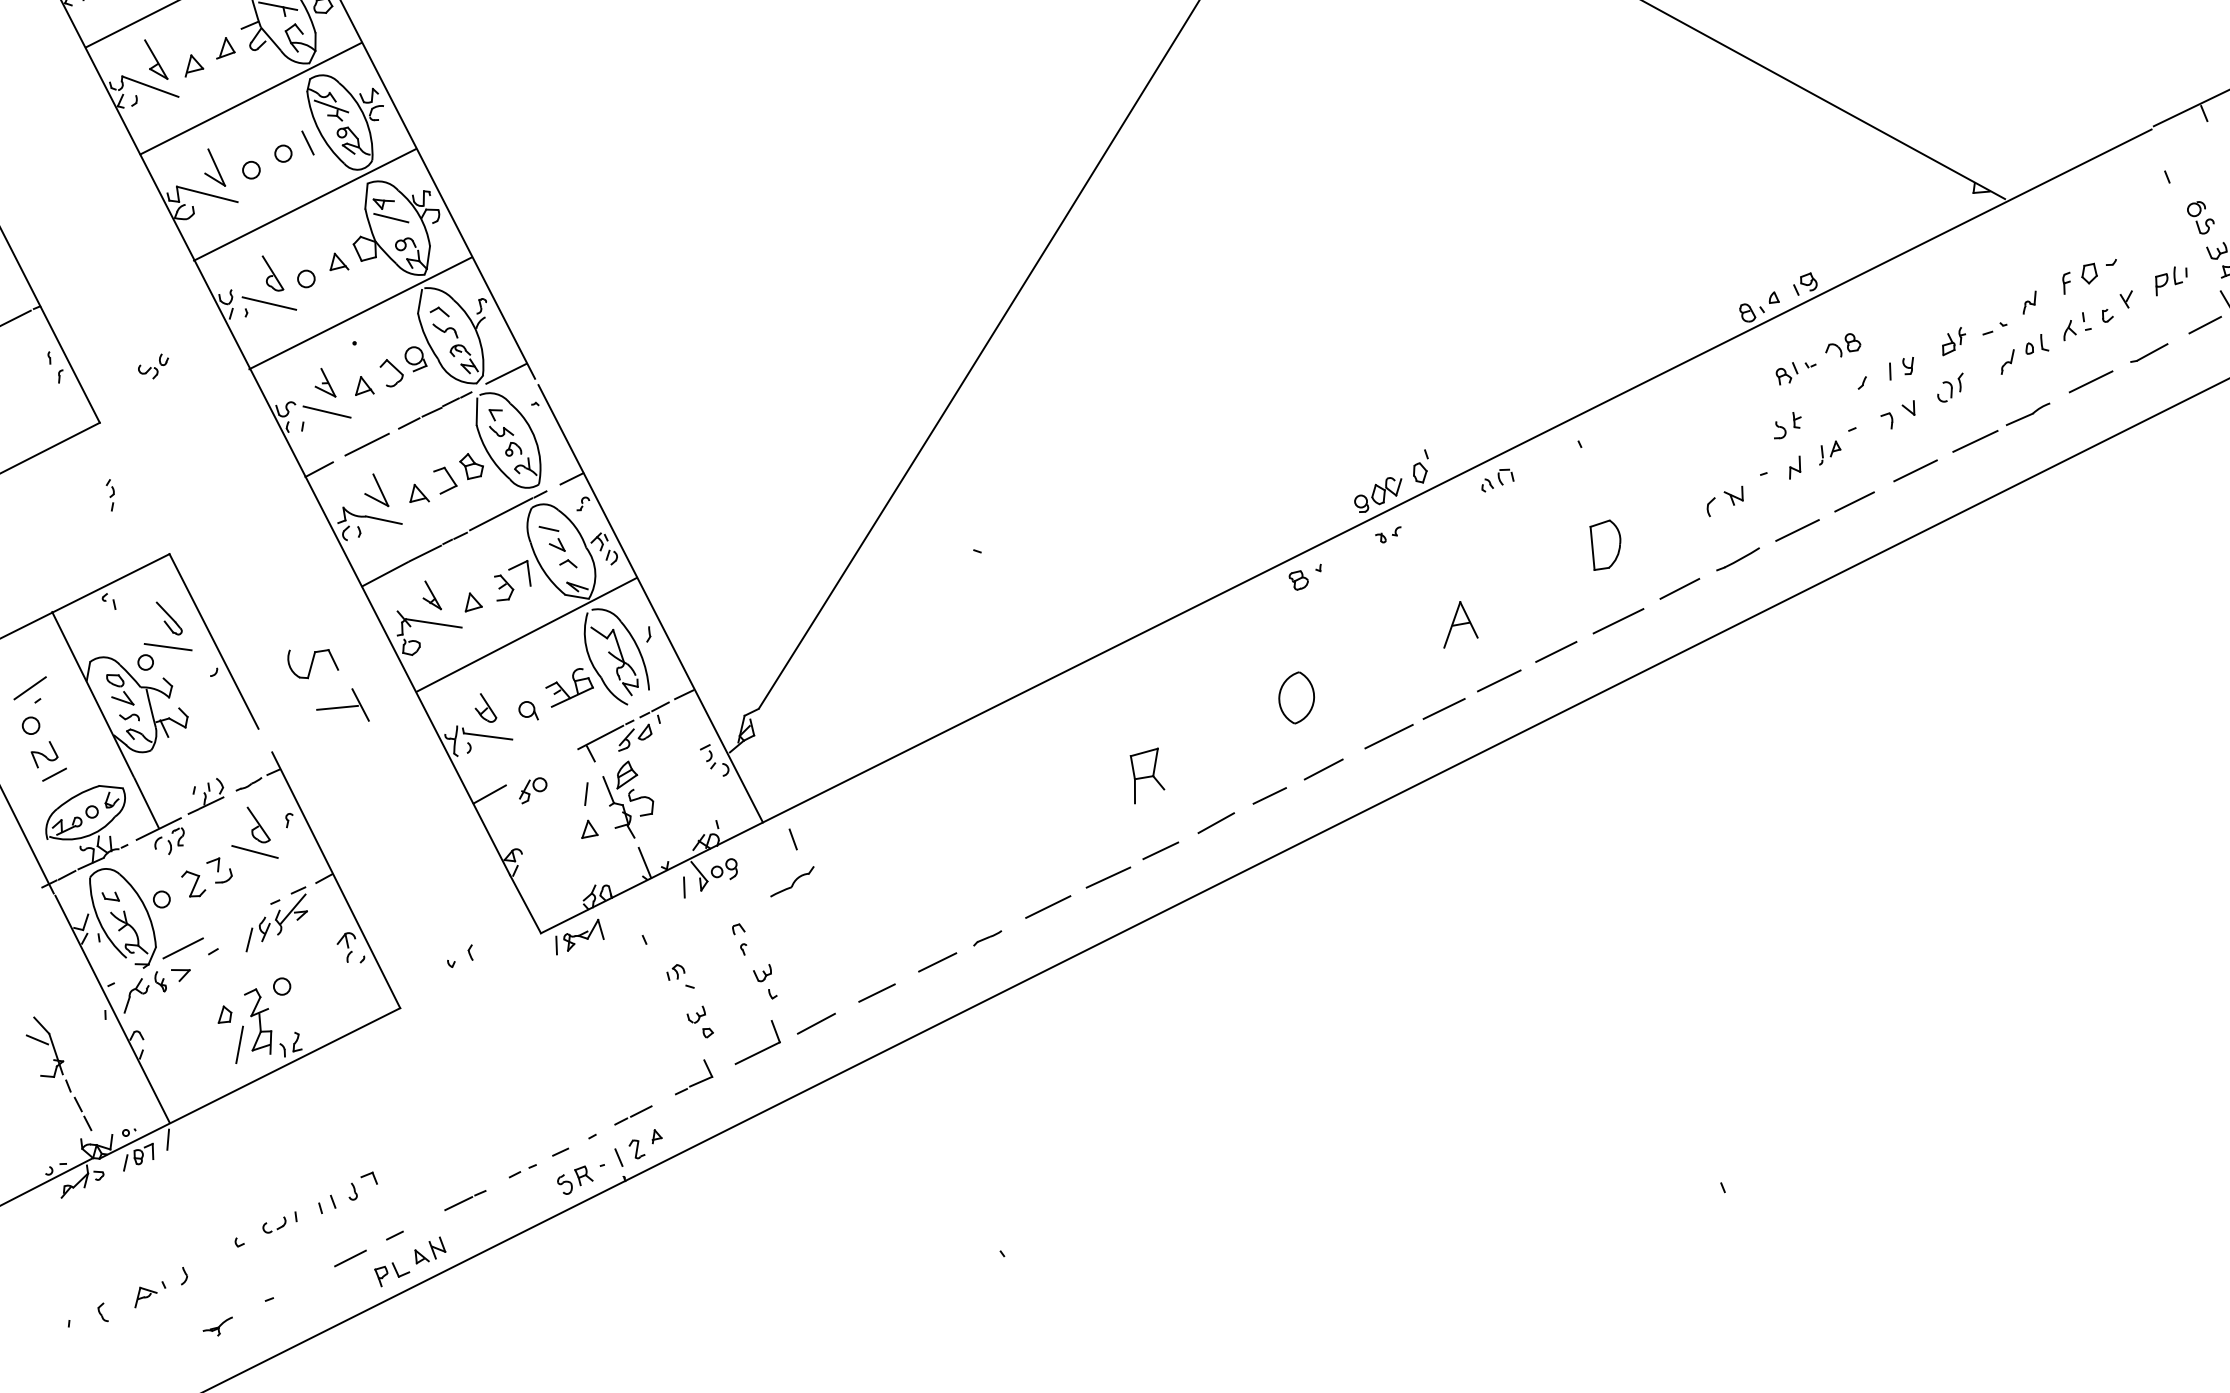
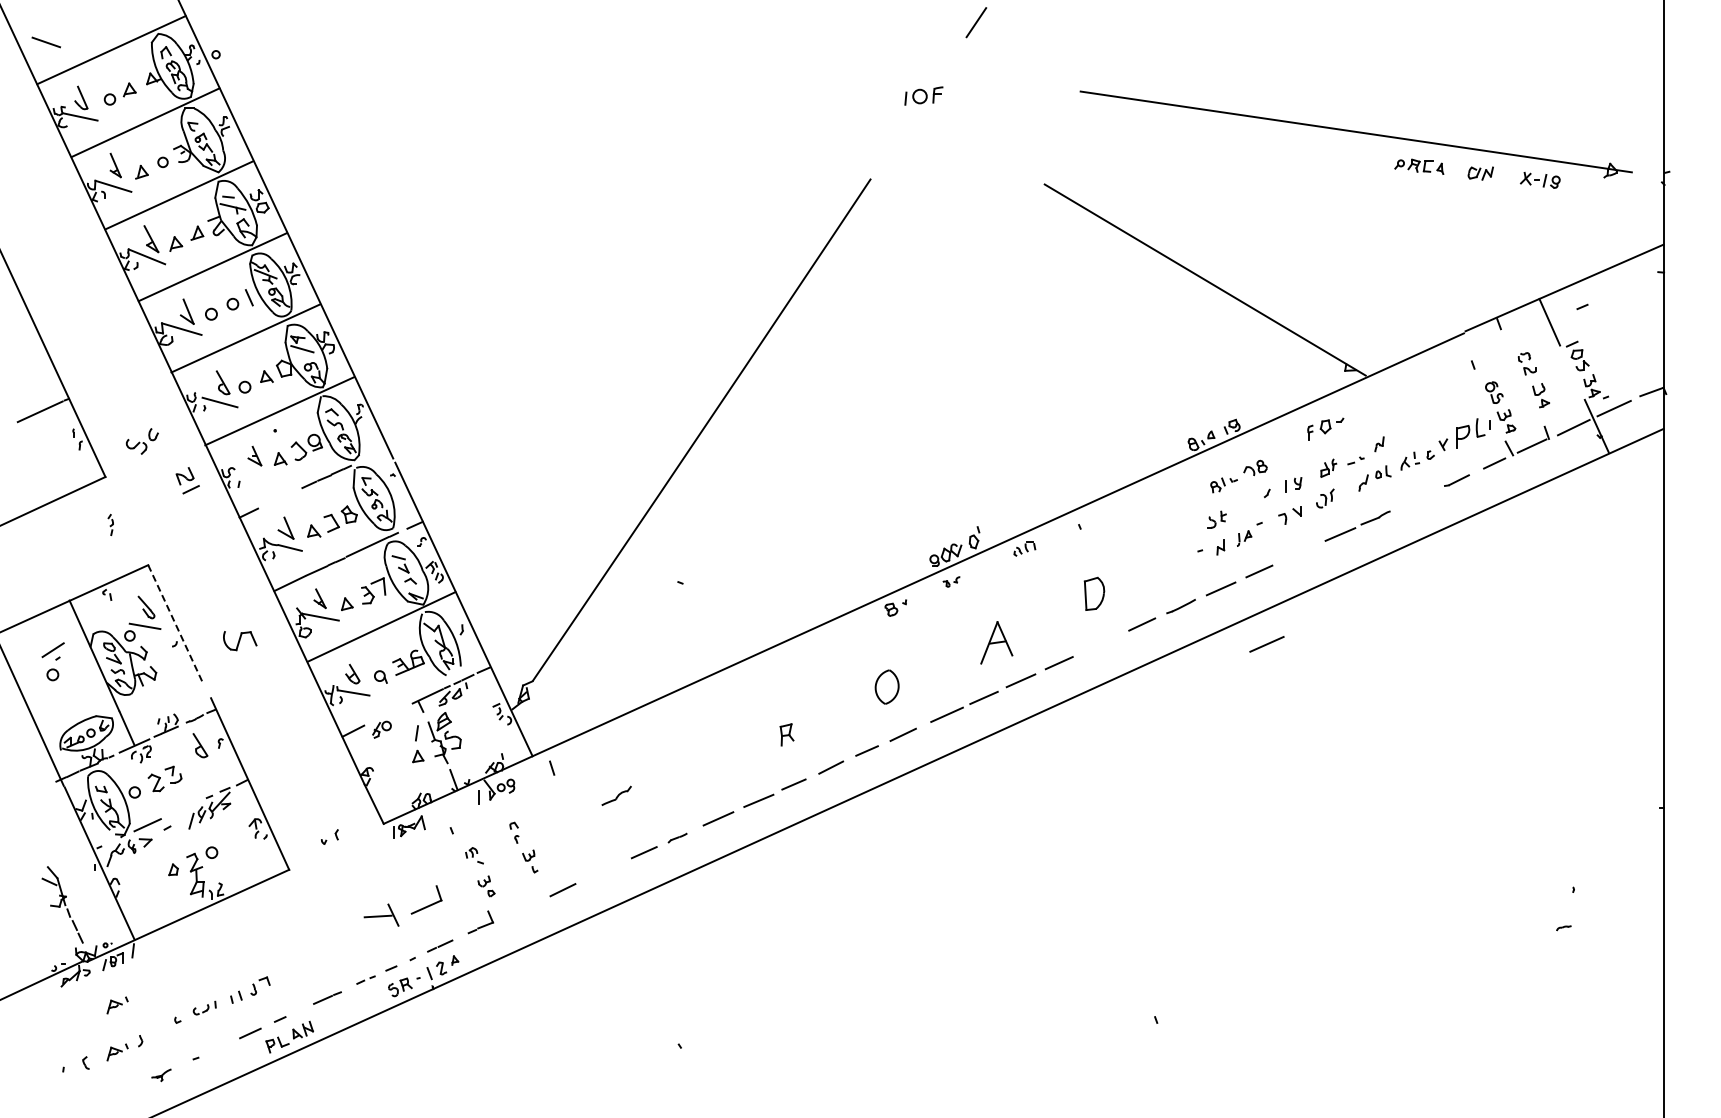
part: (2089, 276) -> (1325, 428), moved
part: (2171, 280) -> (1473, 433), size x1.6
part: (152, 365) -> (141, 440), size x1.6
line: (506, 373) -> (374, 454), removed
line: (2090, 380) -> (1417, 497), removed
line: (327, 412) -> (255, 475), removed
line: (366, 444) -> (280, 497), removed
line: (1915, 470) -> (1300, 552), removed
part: (1724, 502) -> (1173, 568), removed
line: (1617, 621) -> (1266, 644), moved
part: (1459, 624) -> (996, 642), size x1.4
line: (214, 641) -> (175, 623), solid -> dashed
part: (342, 704) -> (381, 914), moved
part: (48, 760) -> (187, 480), moved
part: (1146, 775) -> (786, 734), size x0.6
line: (255, 850) -> (197, 762), removed
part: (792, 880) -> (616, 795), moved
line: (876, 993) -> (603, 871), removed
part: (757, 1041) -> (426, 899), moved
line: (239, 1045) -> (182, 890), removed
part: (147, 1223) -> (117, 1005), added

